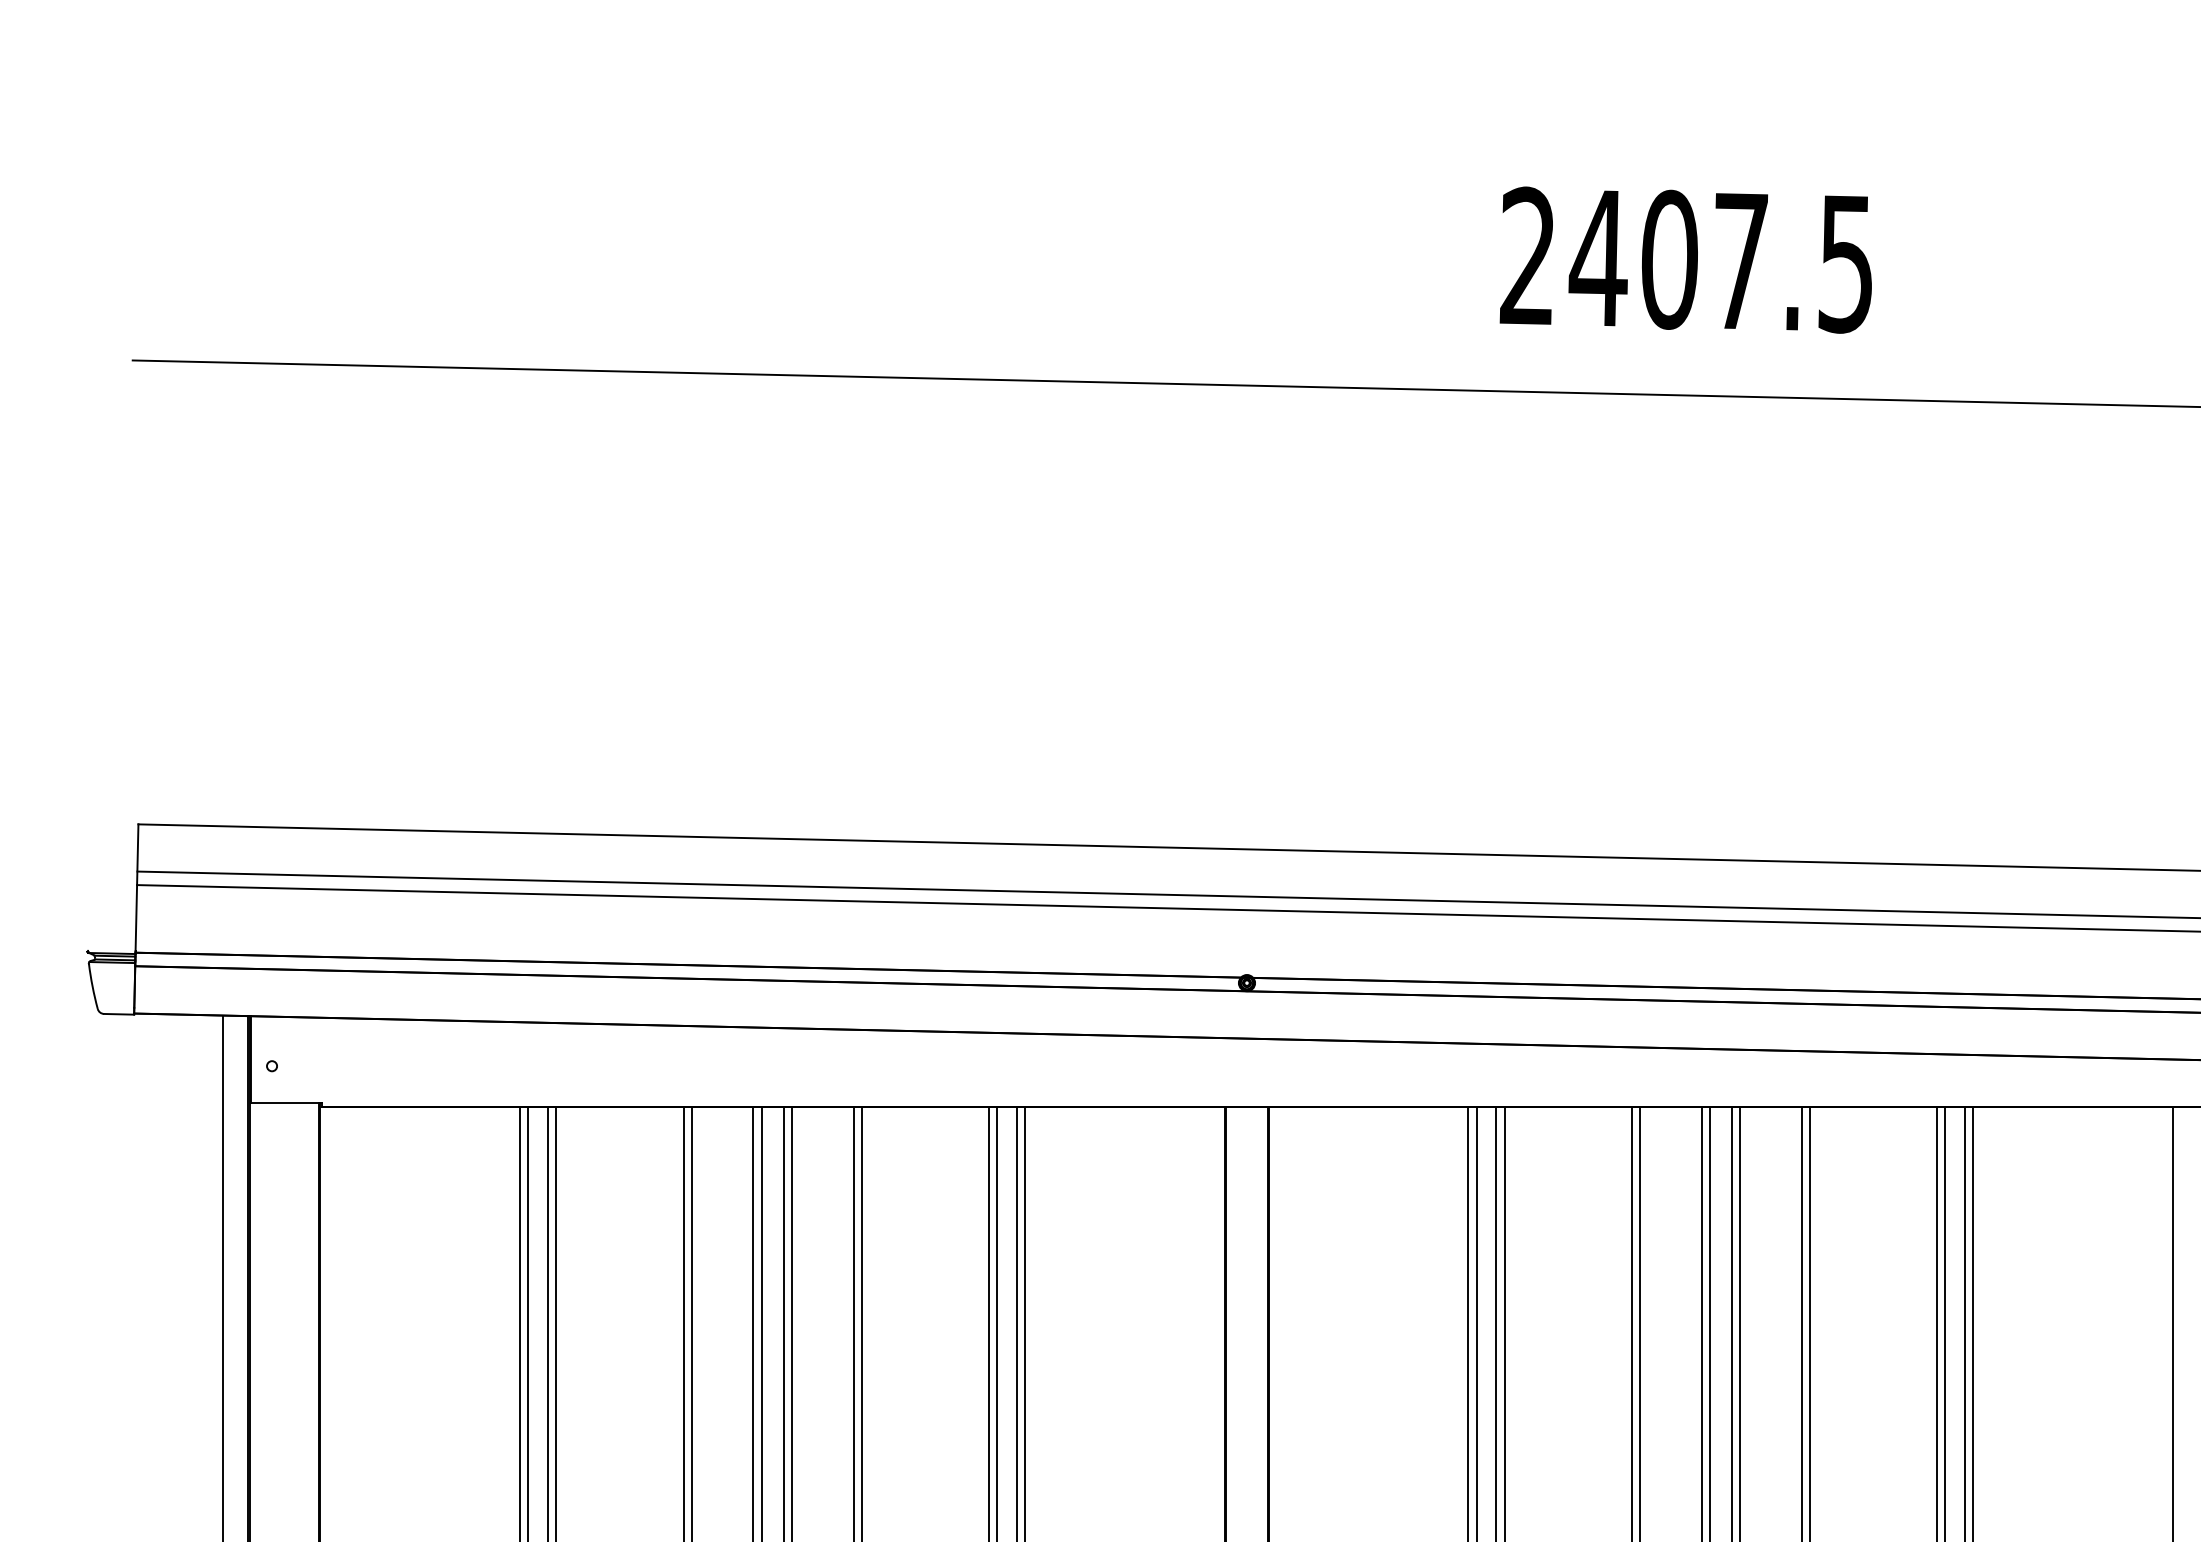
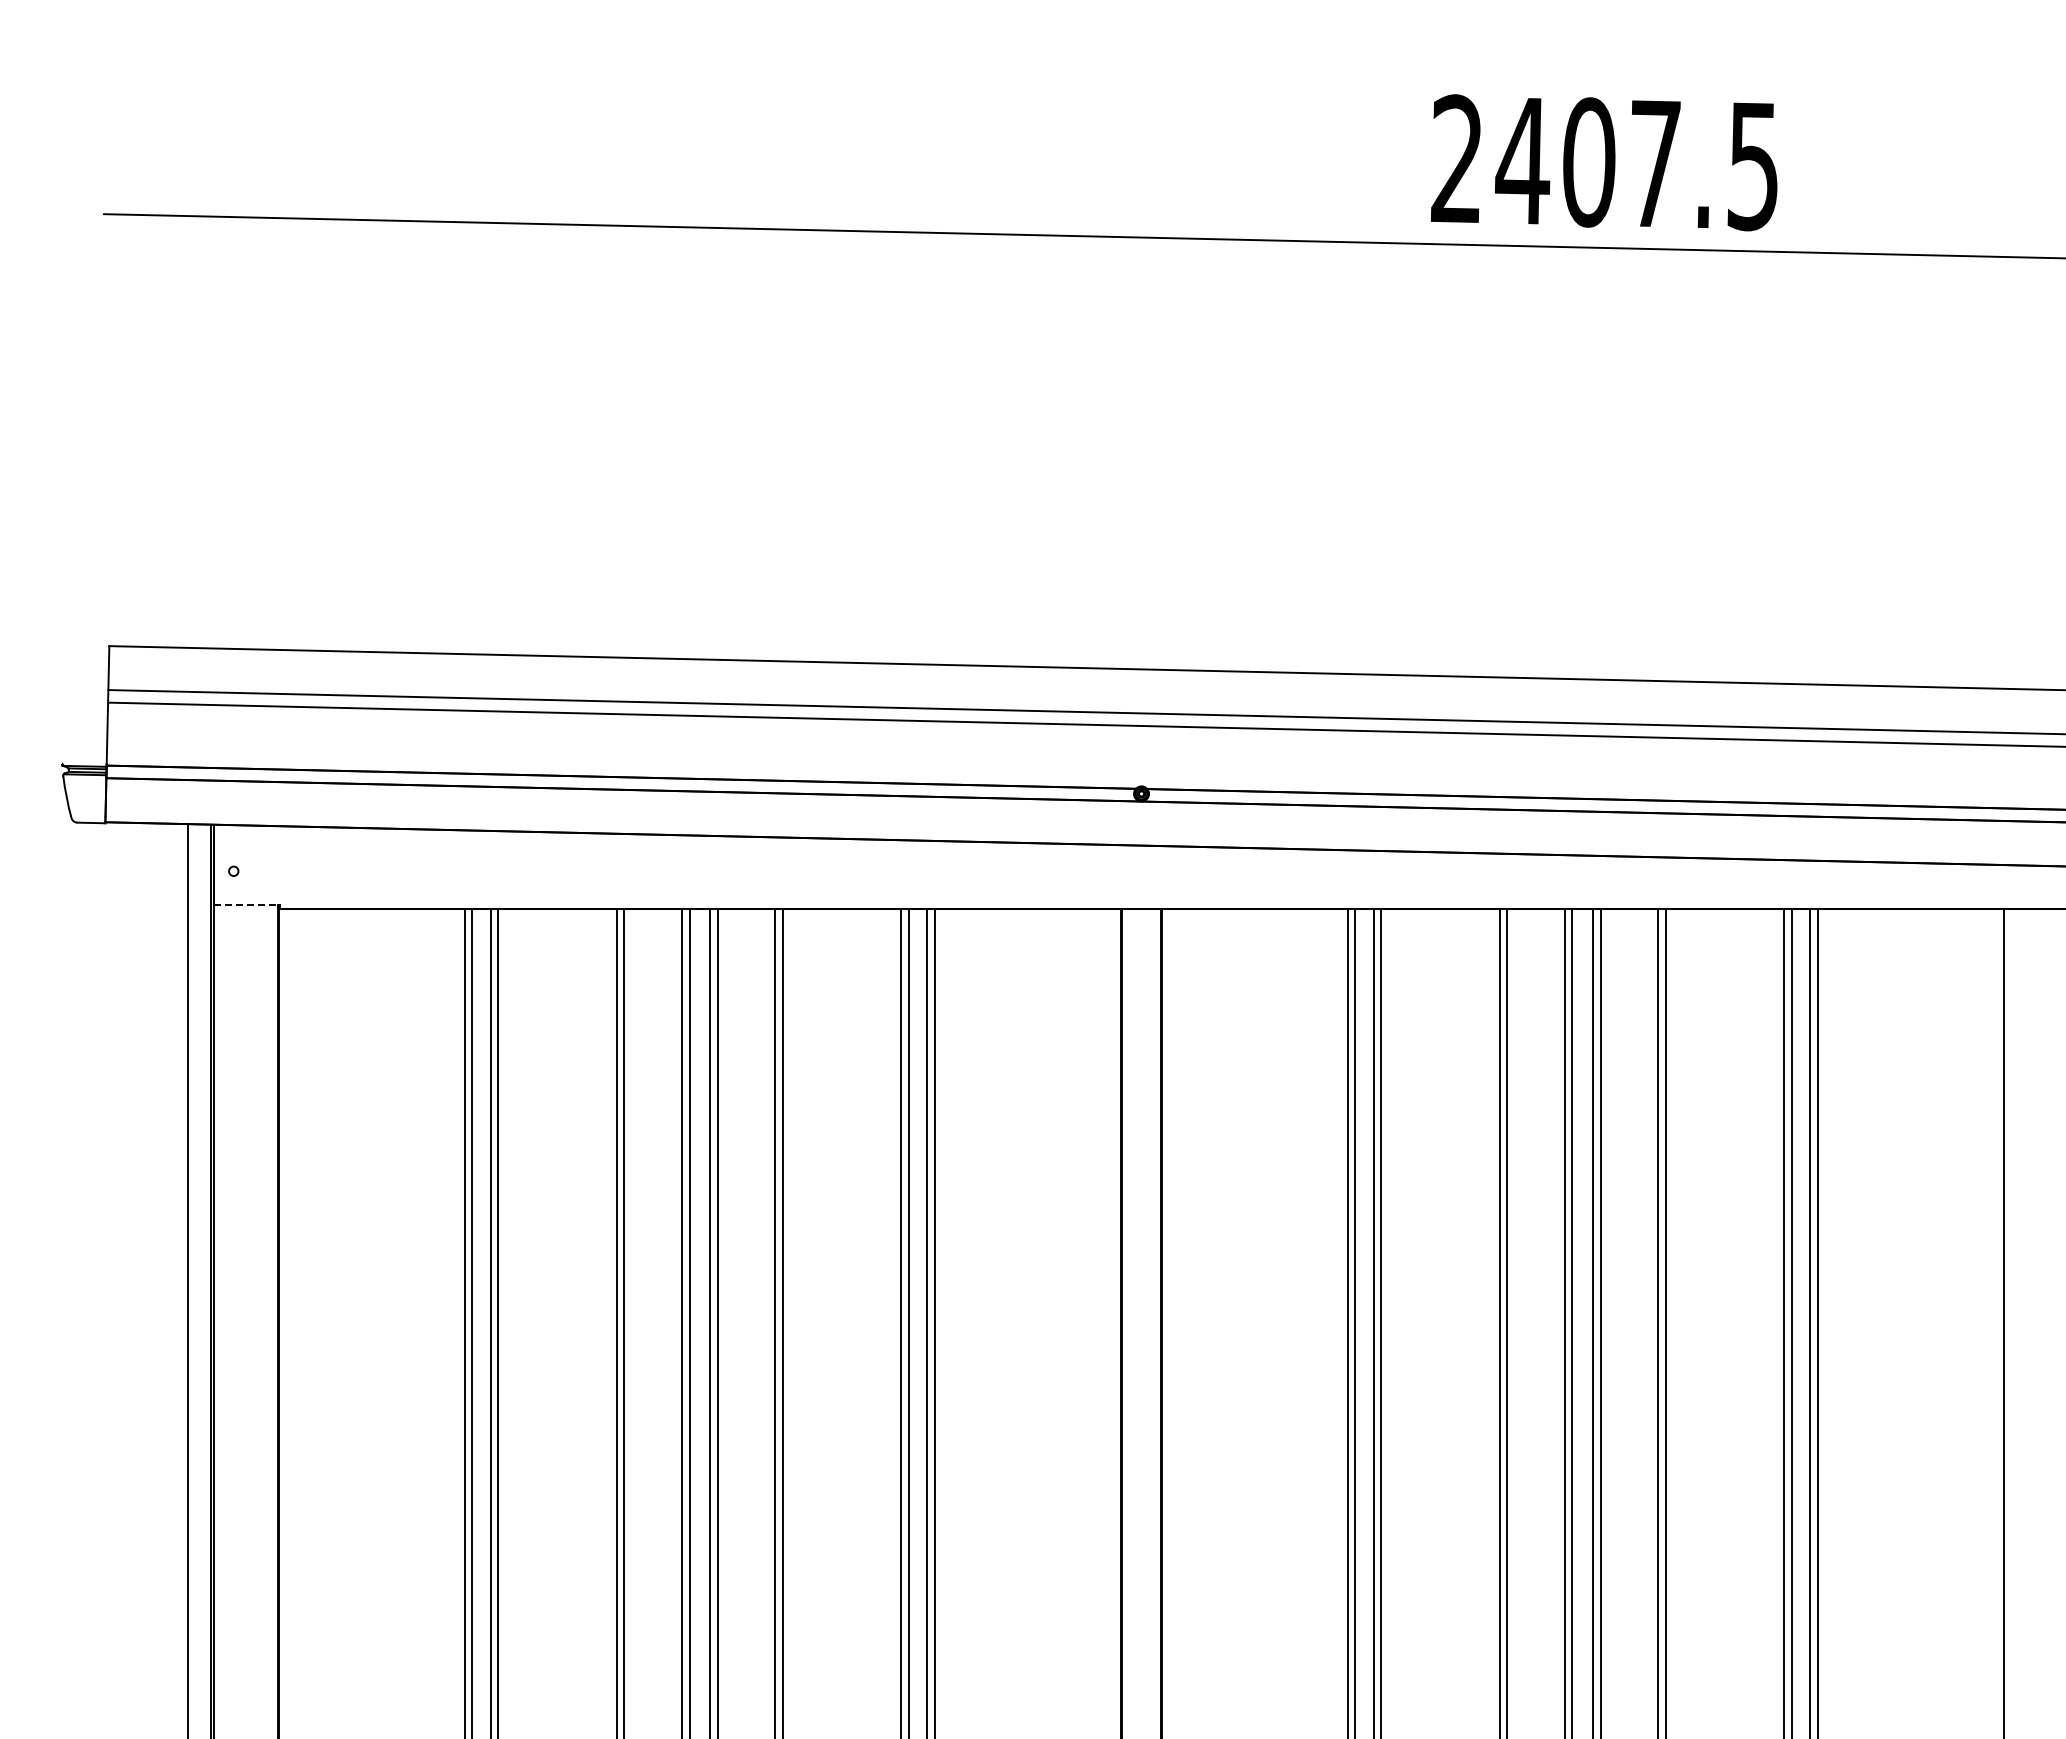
text: (1686, 259) -> (1604, 162), moved
line: (286, 1102) -> (247, 905), solid -> dashed

